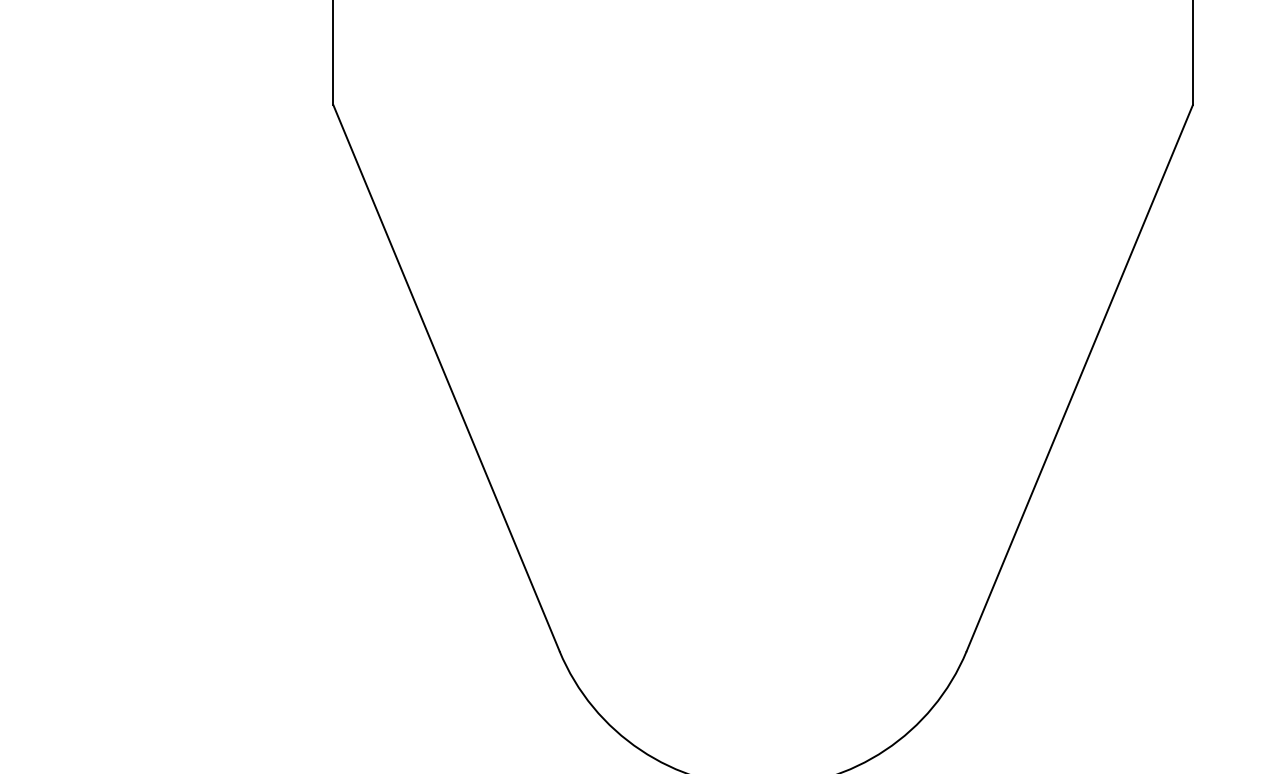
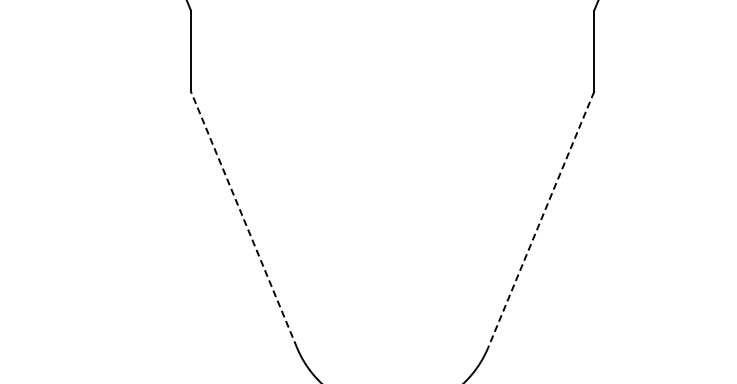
line: (447, 377) -> (244, 219), solid -> dashed
line: (1080, 377) -> (541, 219), solid -> dashed

